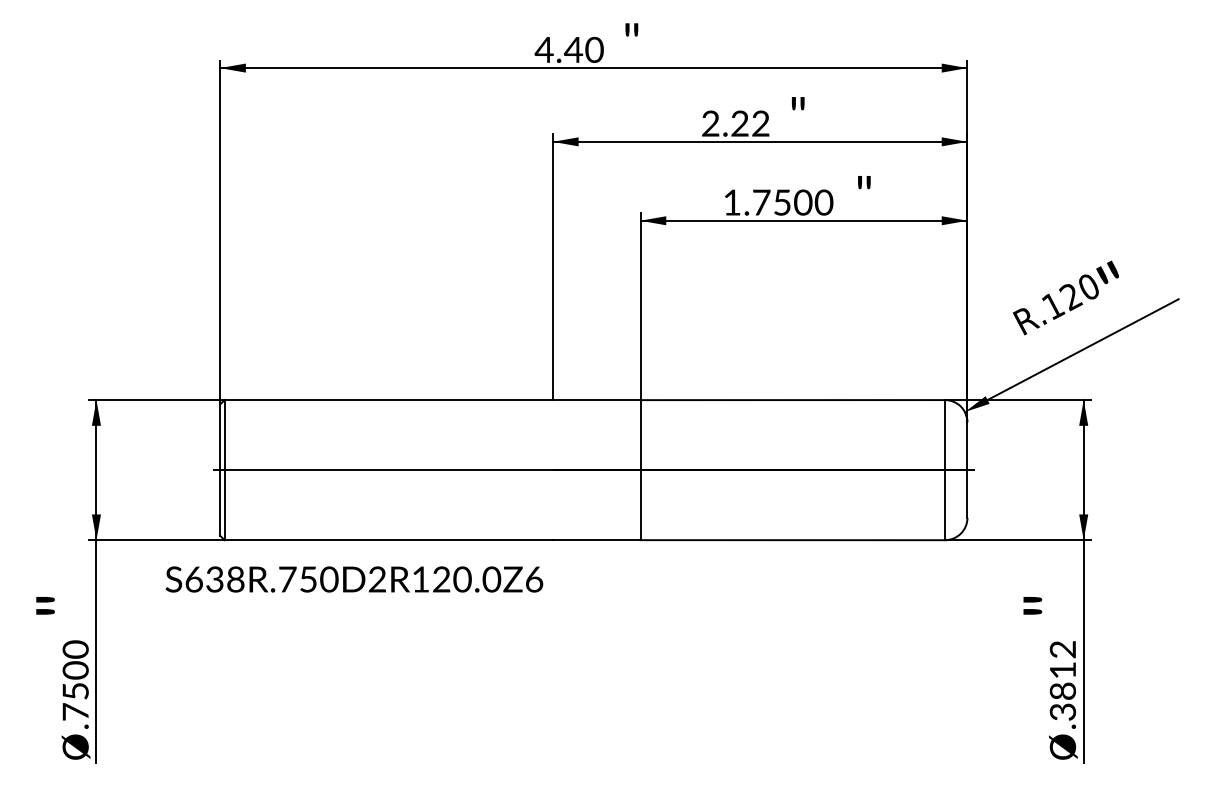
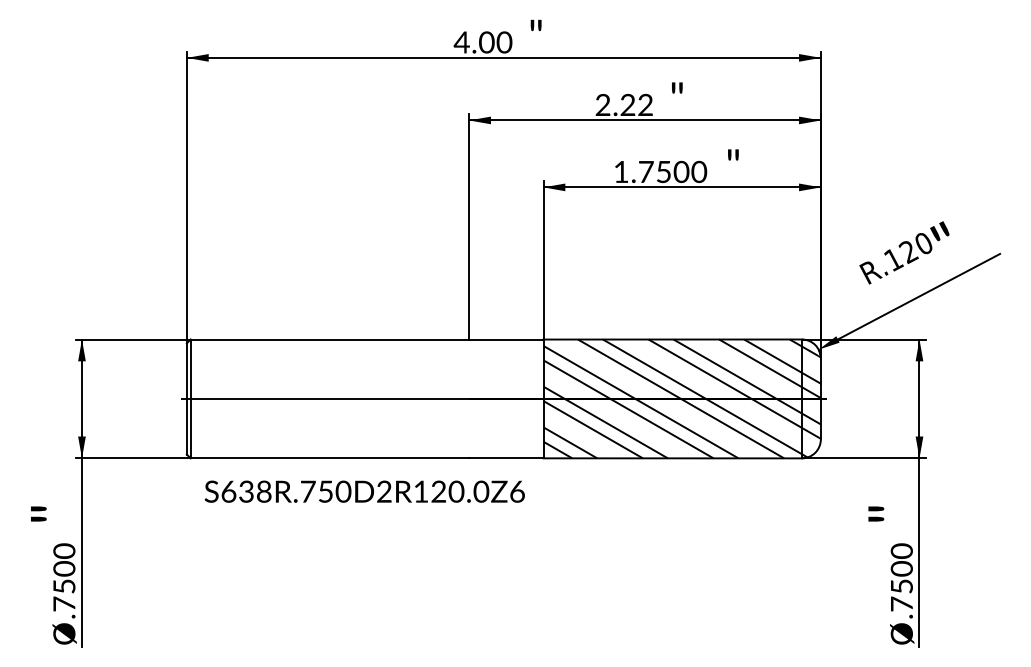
text: (573, 49) -> (486, 42), 4.40 -> 4.00
hatch: (803, 469) -> (681, 398), added
text: (354, 579) -> (364, 491), moved
text: (1062, 680) -> (901, 577), .3812 -> .7500

